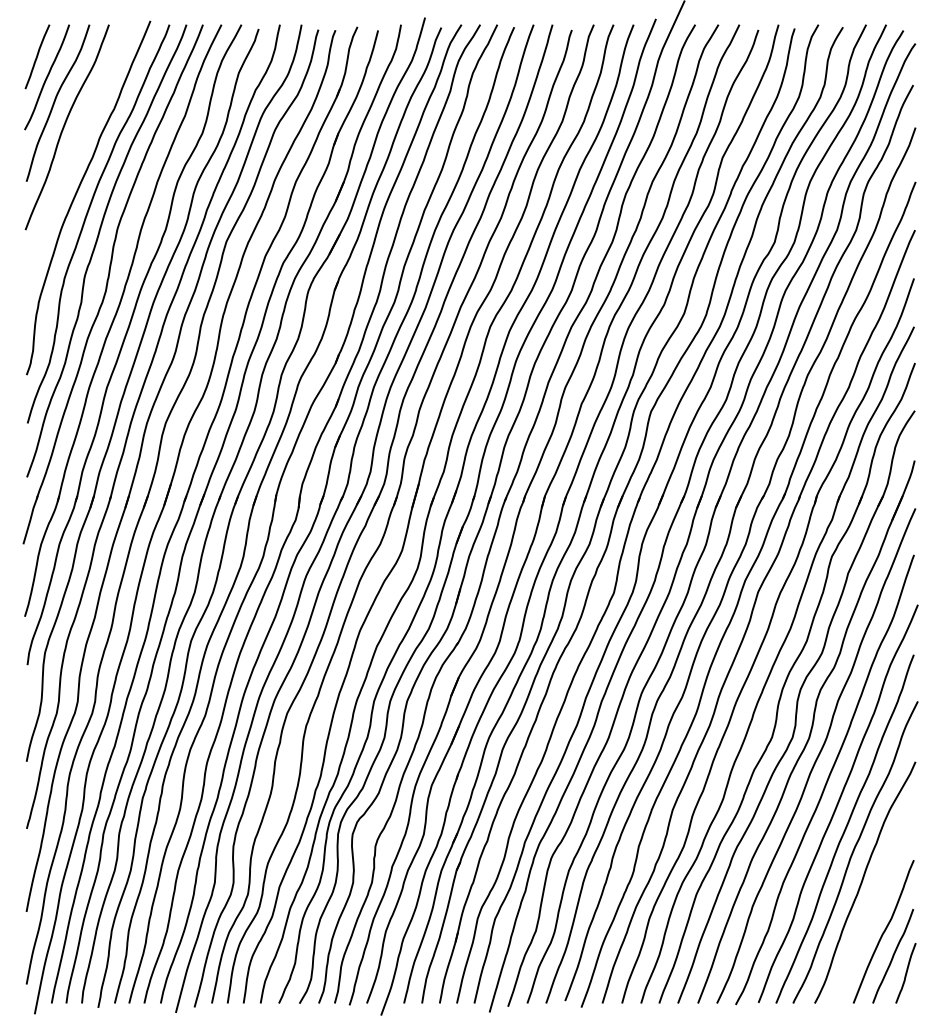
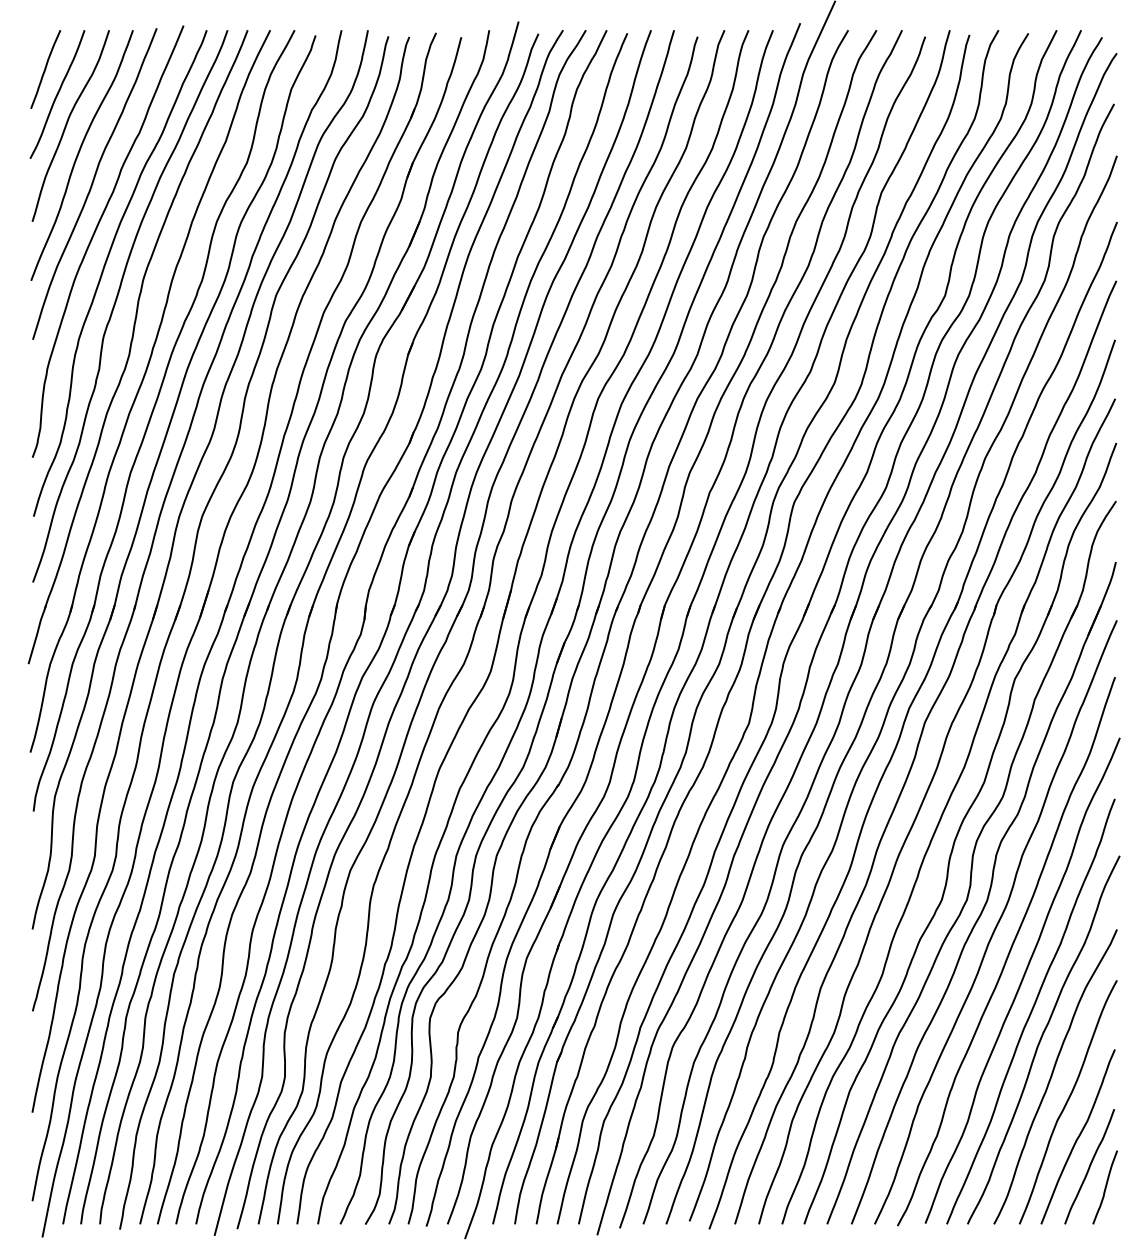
curve: (76, 150) -> (93, 183), added
curve: (875, 903) -> (1067, 1102), added

